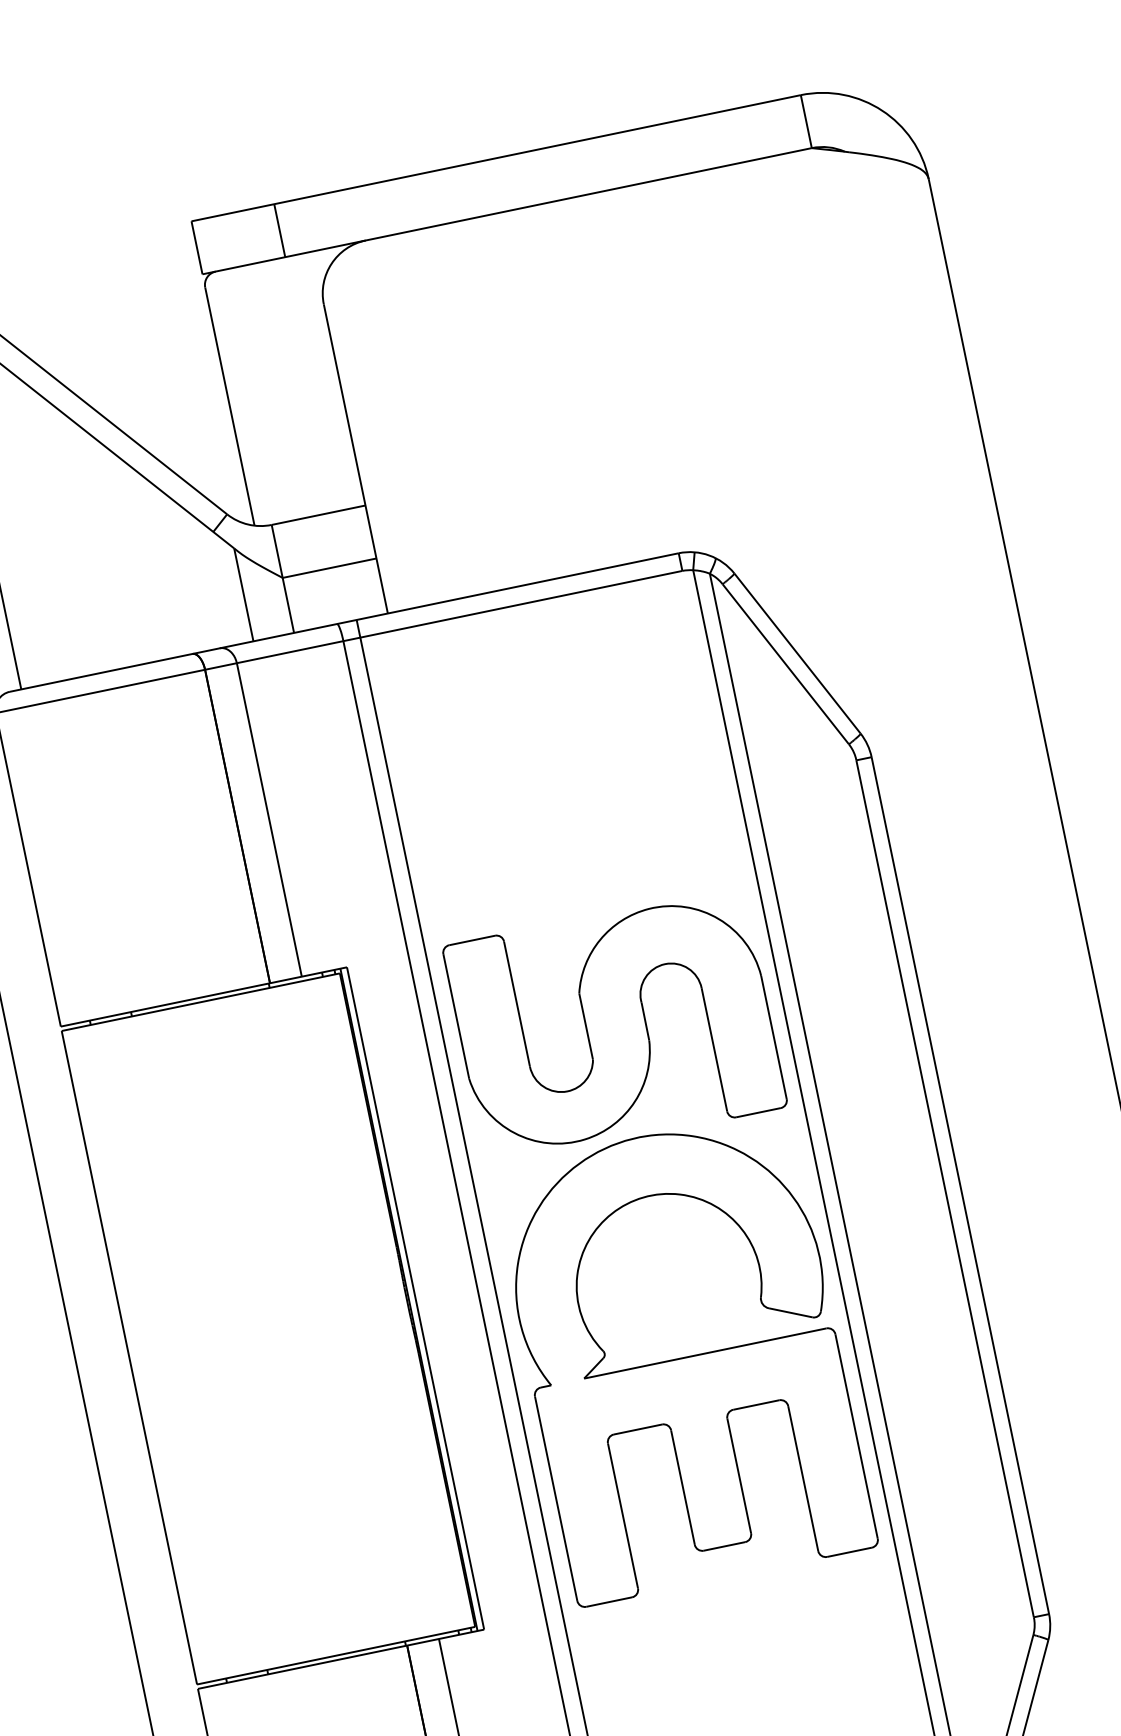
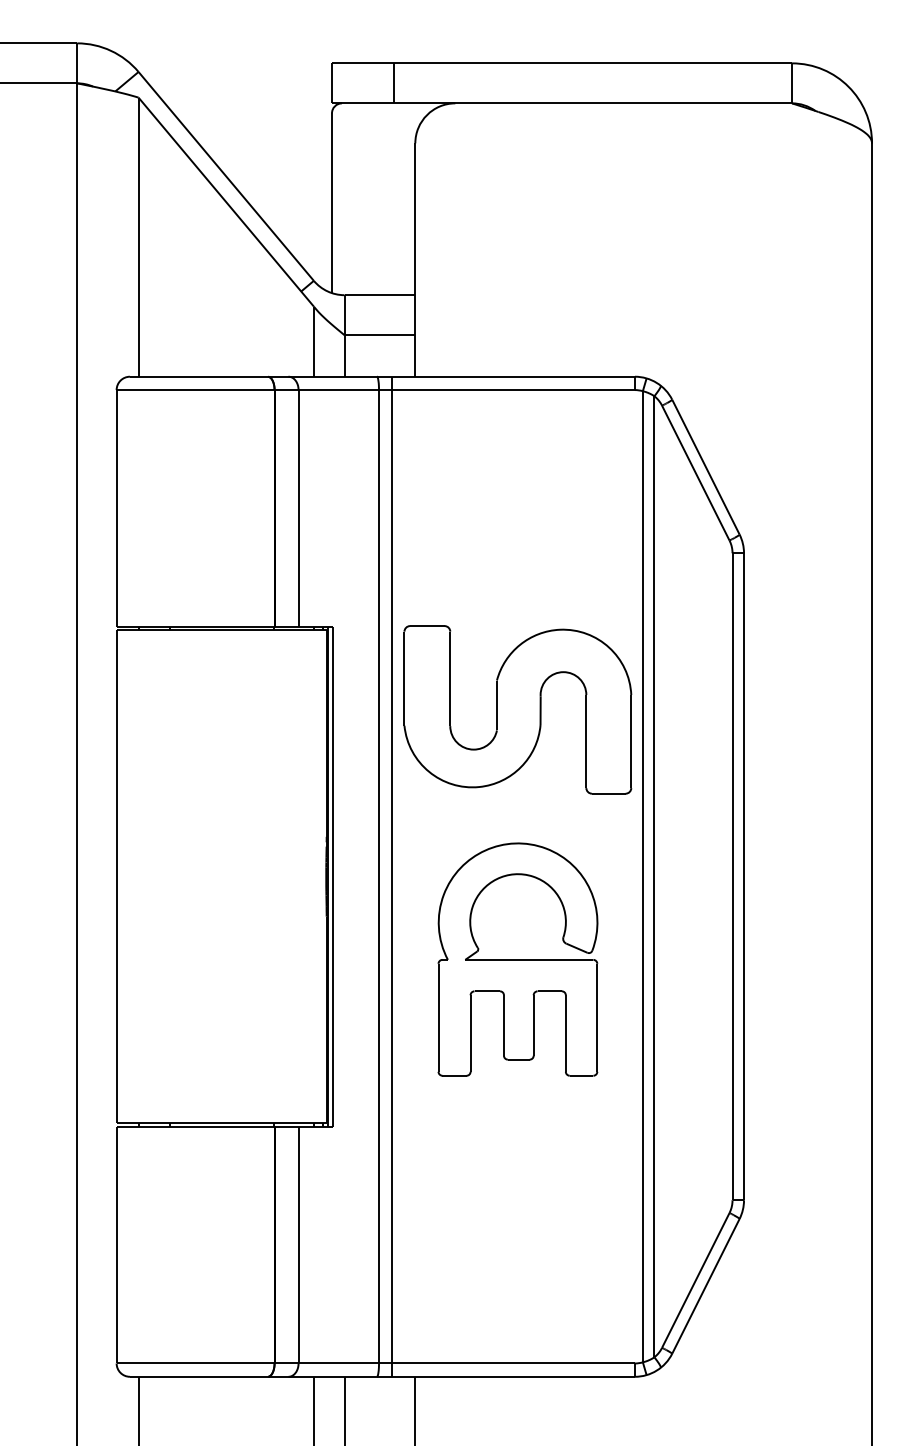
part: (683, 1357) -> (517, 959), size x0.7

